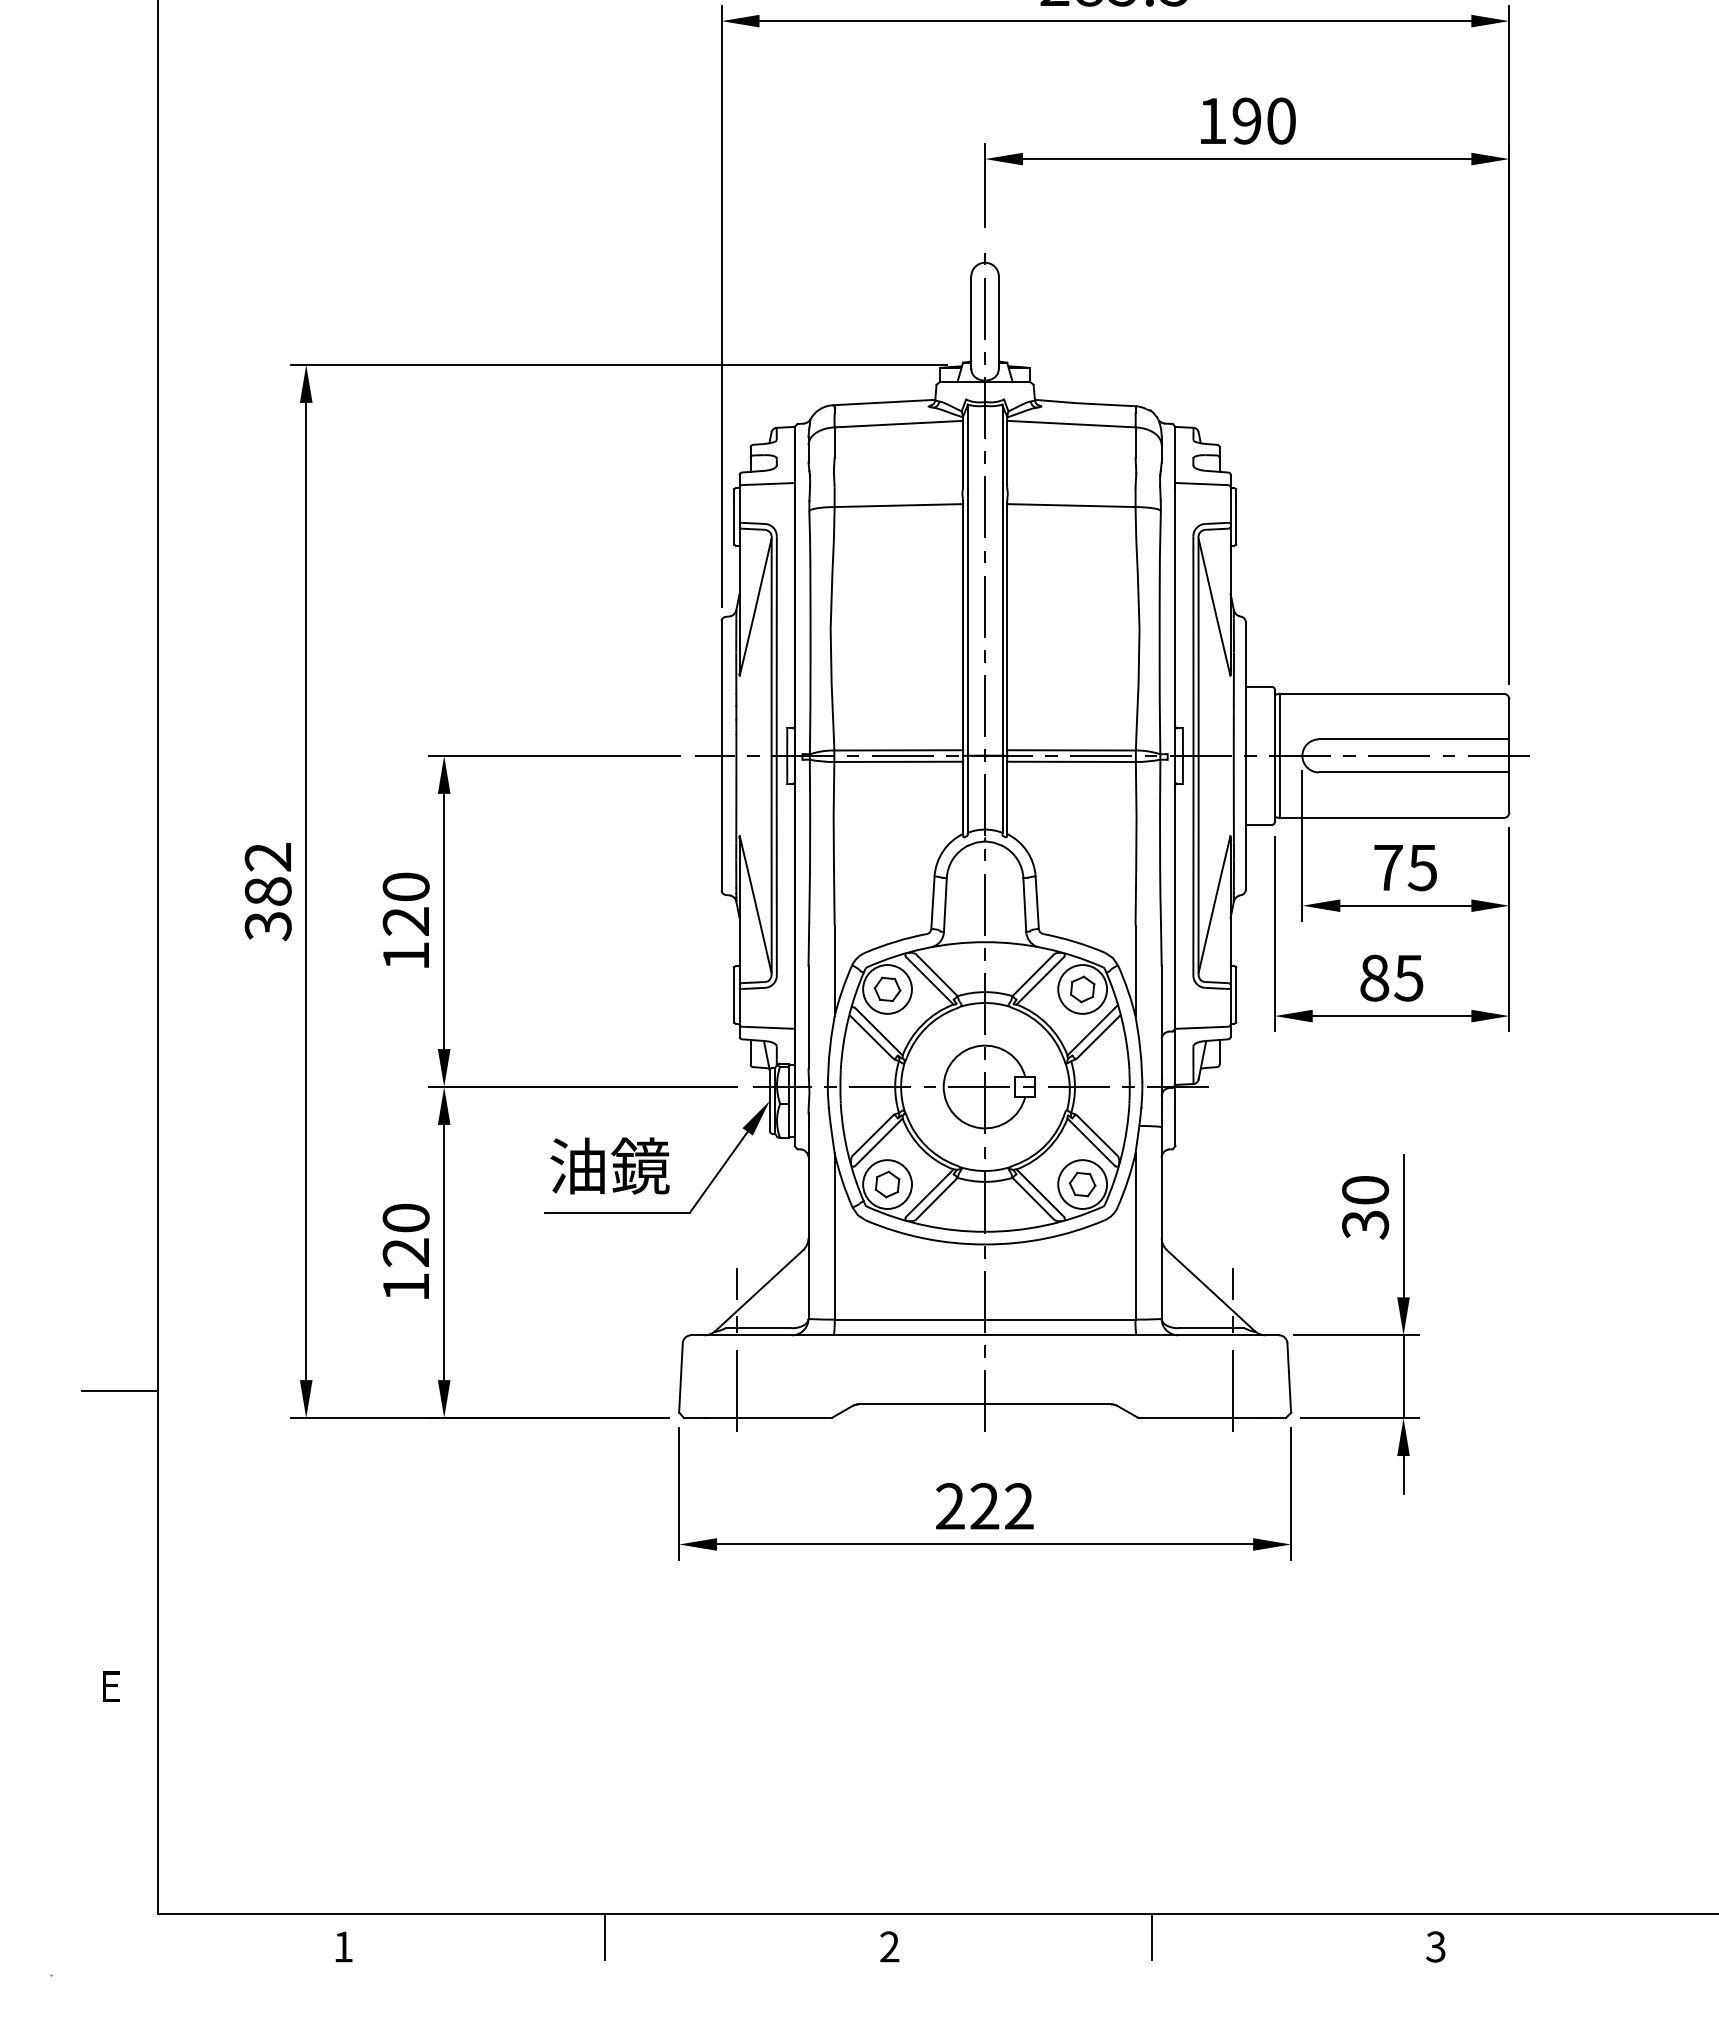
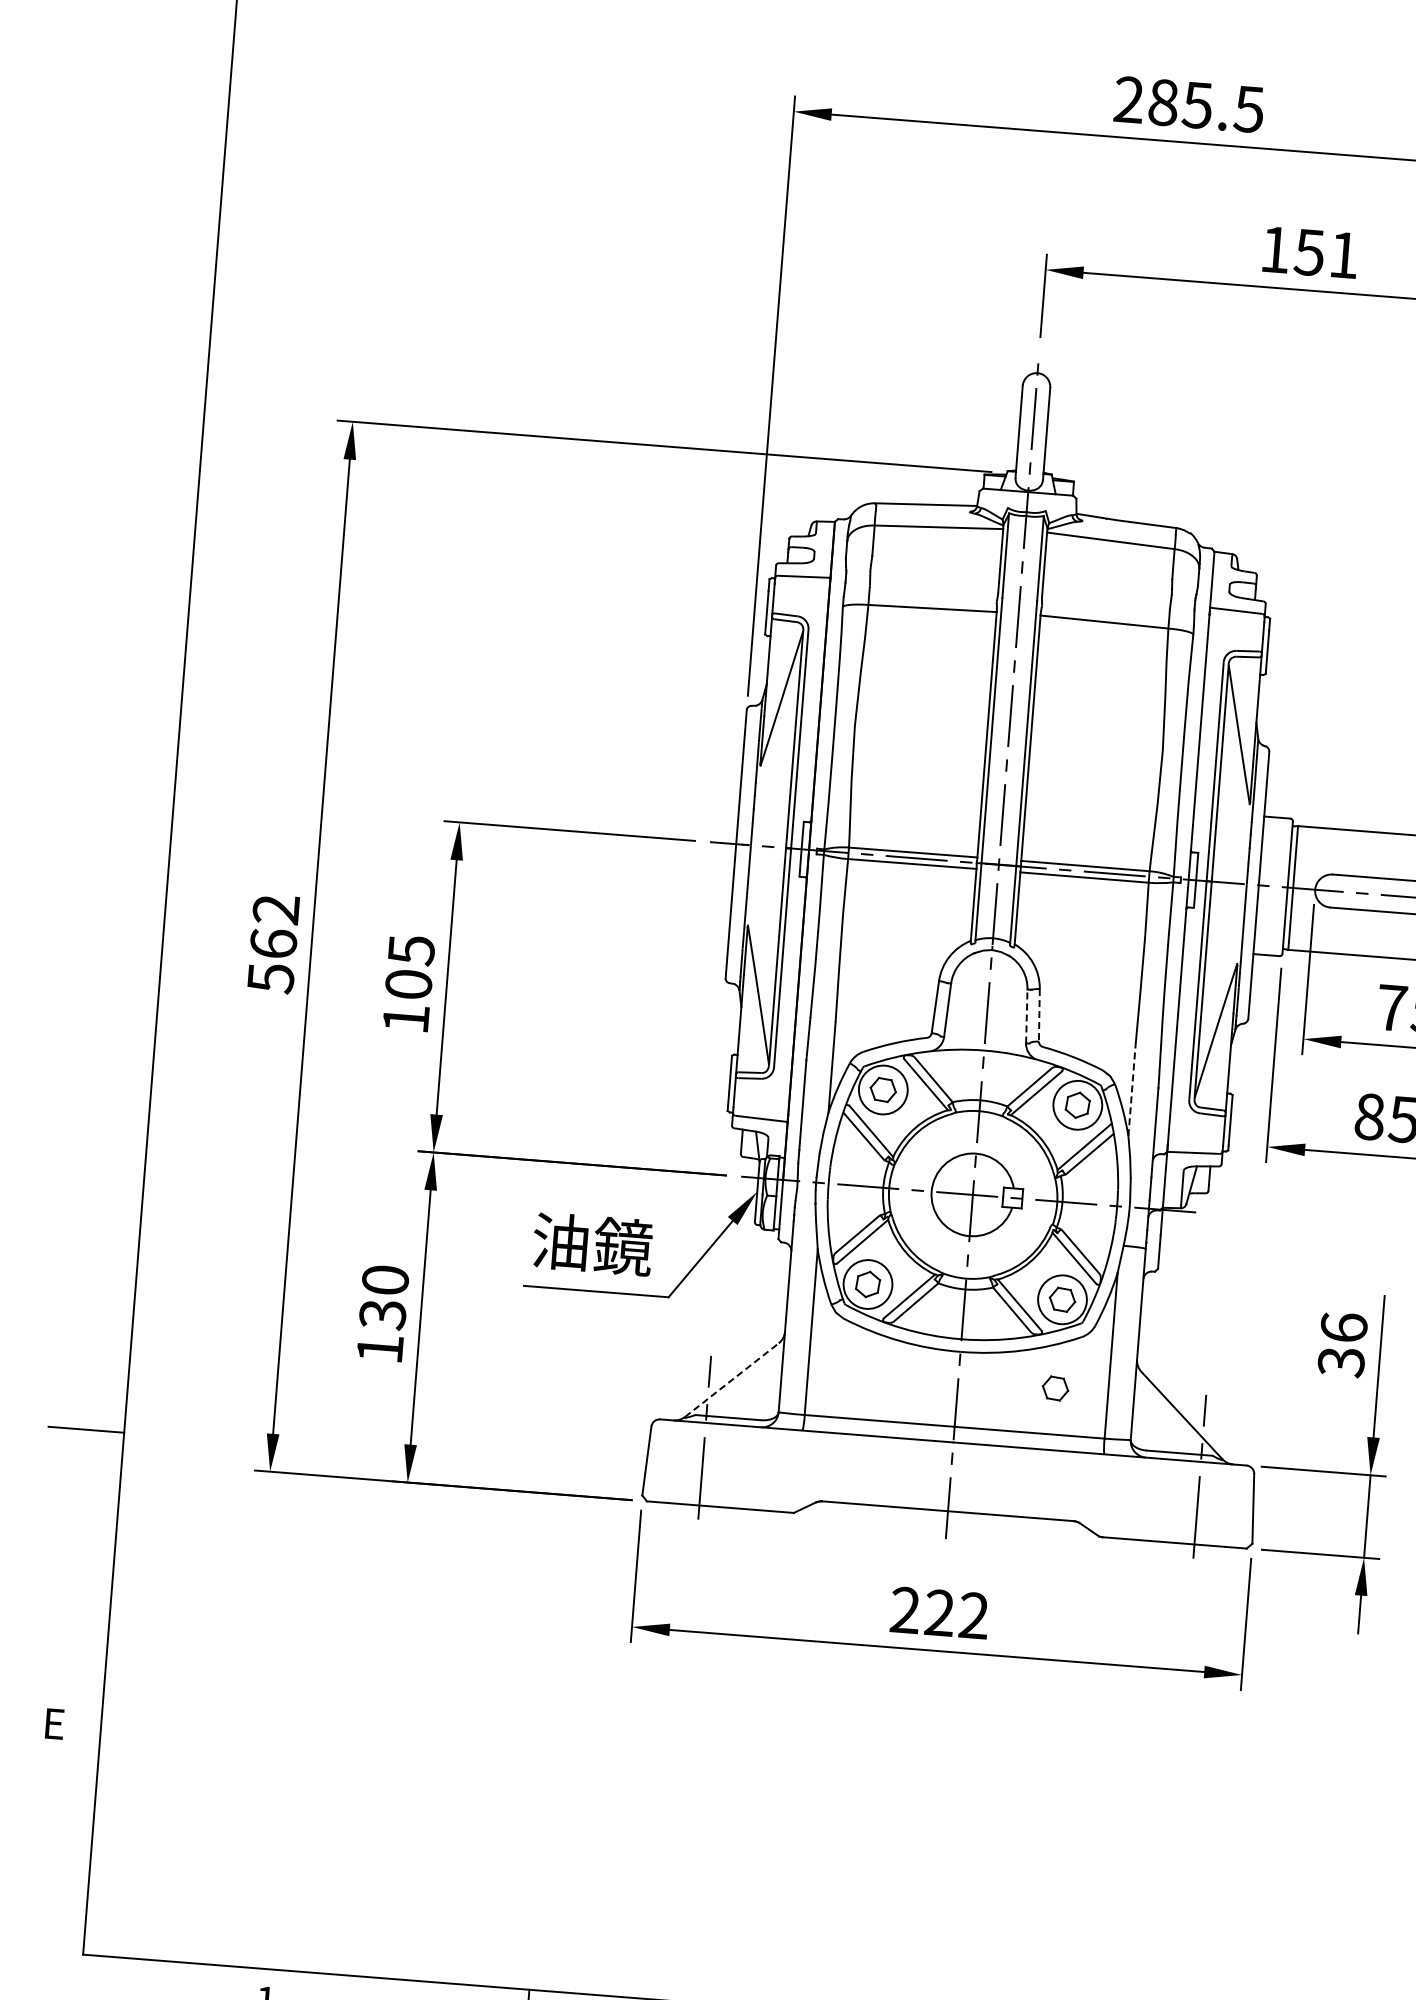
text: (1263, 120) -> (1326, 253), 190 -> 151
text: (405, 903) -> (409, 966), 120 -> 105
line: (1037, 903) -> (1039, 1016), solid -> dashed
line: (1024, 904) -> (1026, 1016), solid -> dashed
text: (267, 908) -> (271, 960), 382 -> 562
line: (1135, 970) -> (1131, 1090), solid -> dashed
text: (1365, 1189) -> (1344, 1326), 30 -> 36
text: (406, 1252) -> (383, 1314), 120 -> 130
part: (1082, 1273) -> (1055, 1388), added
line: (759, 1290) -> (732, 1380), solid -> dashed

